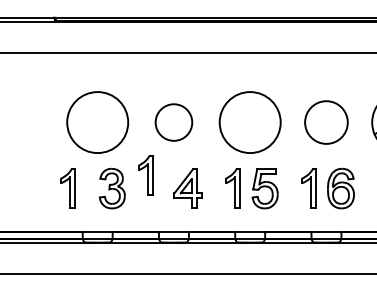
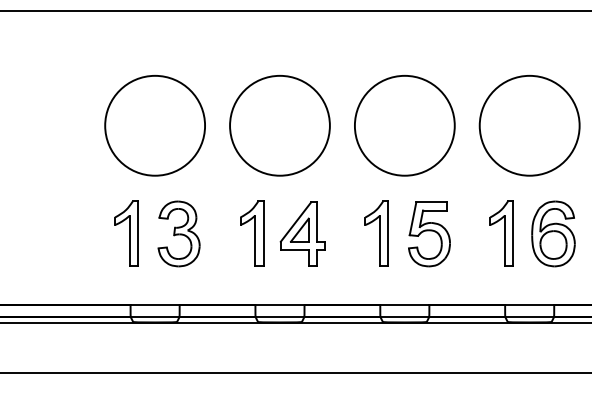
circle: (173, 122) -> (279, 125), size x1.67
circle: (325, 122) -> (528, 125), size x1.43
part: (145, 175) -> (251, 233), moved
part: (67, 188) -> (125, 233), moved

